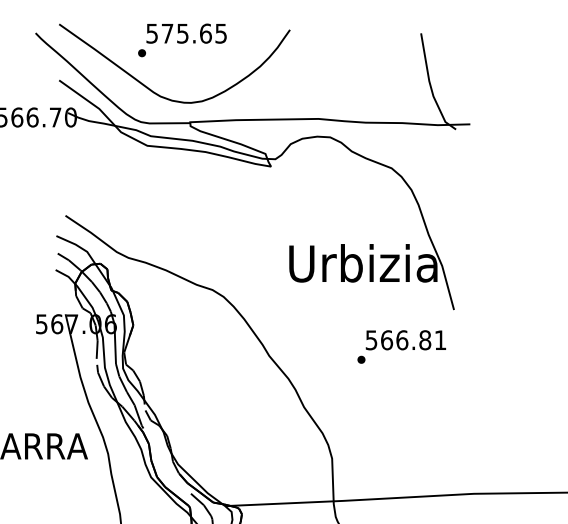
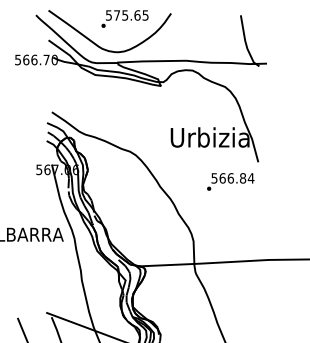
text: (181, 39) -> (124, 18), moved
text: (439, 340) -> (250, 178), 566.81 -> 566.84

